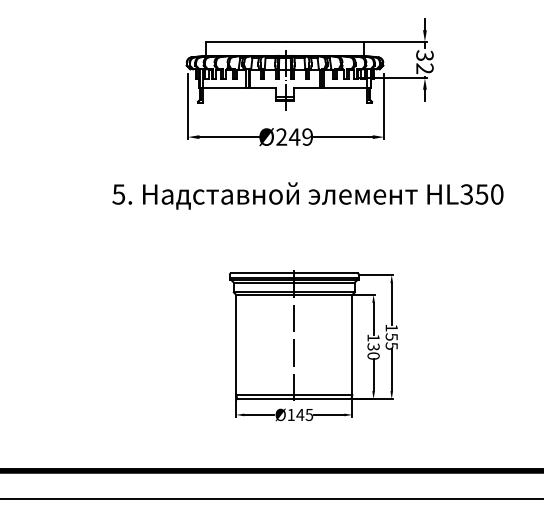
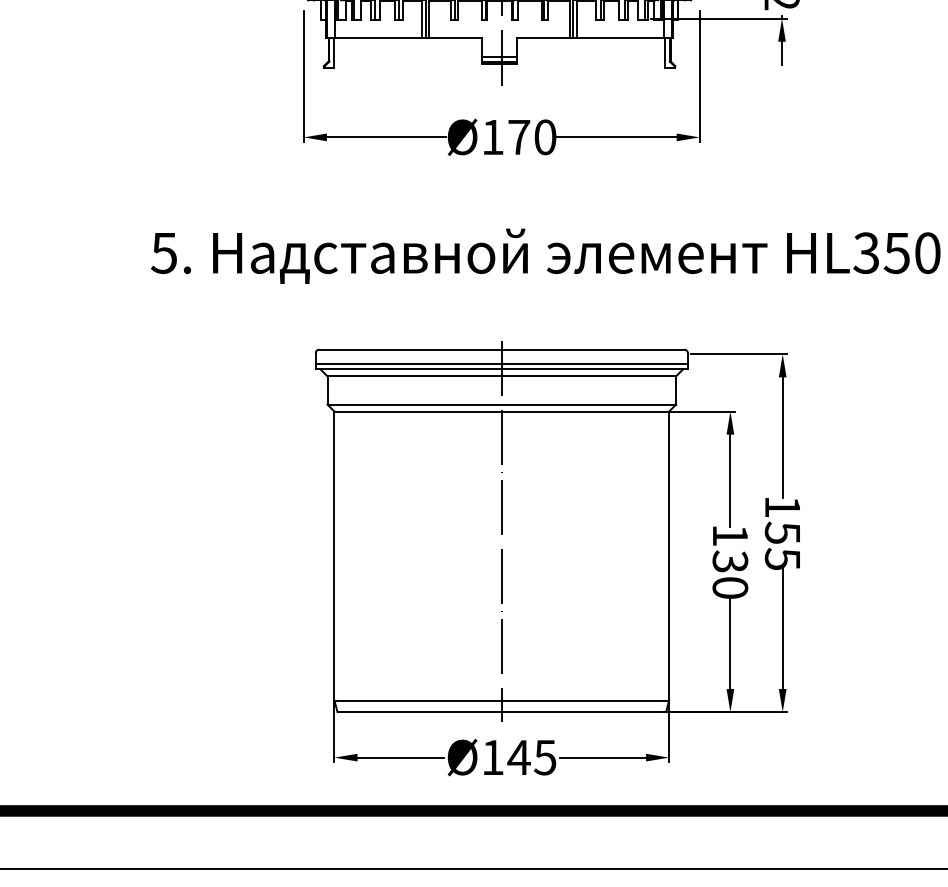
text: (294, 136) -> (518, 136), Ø249 -> Ø170
part: (313, 345) -> (557, 557), size x1.43

